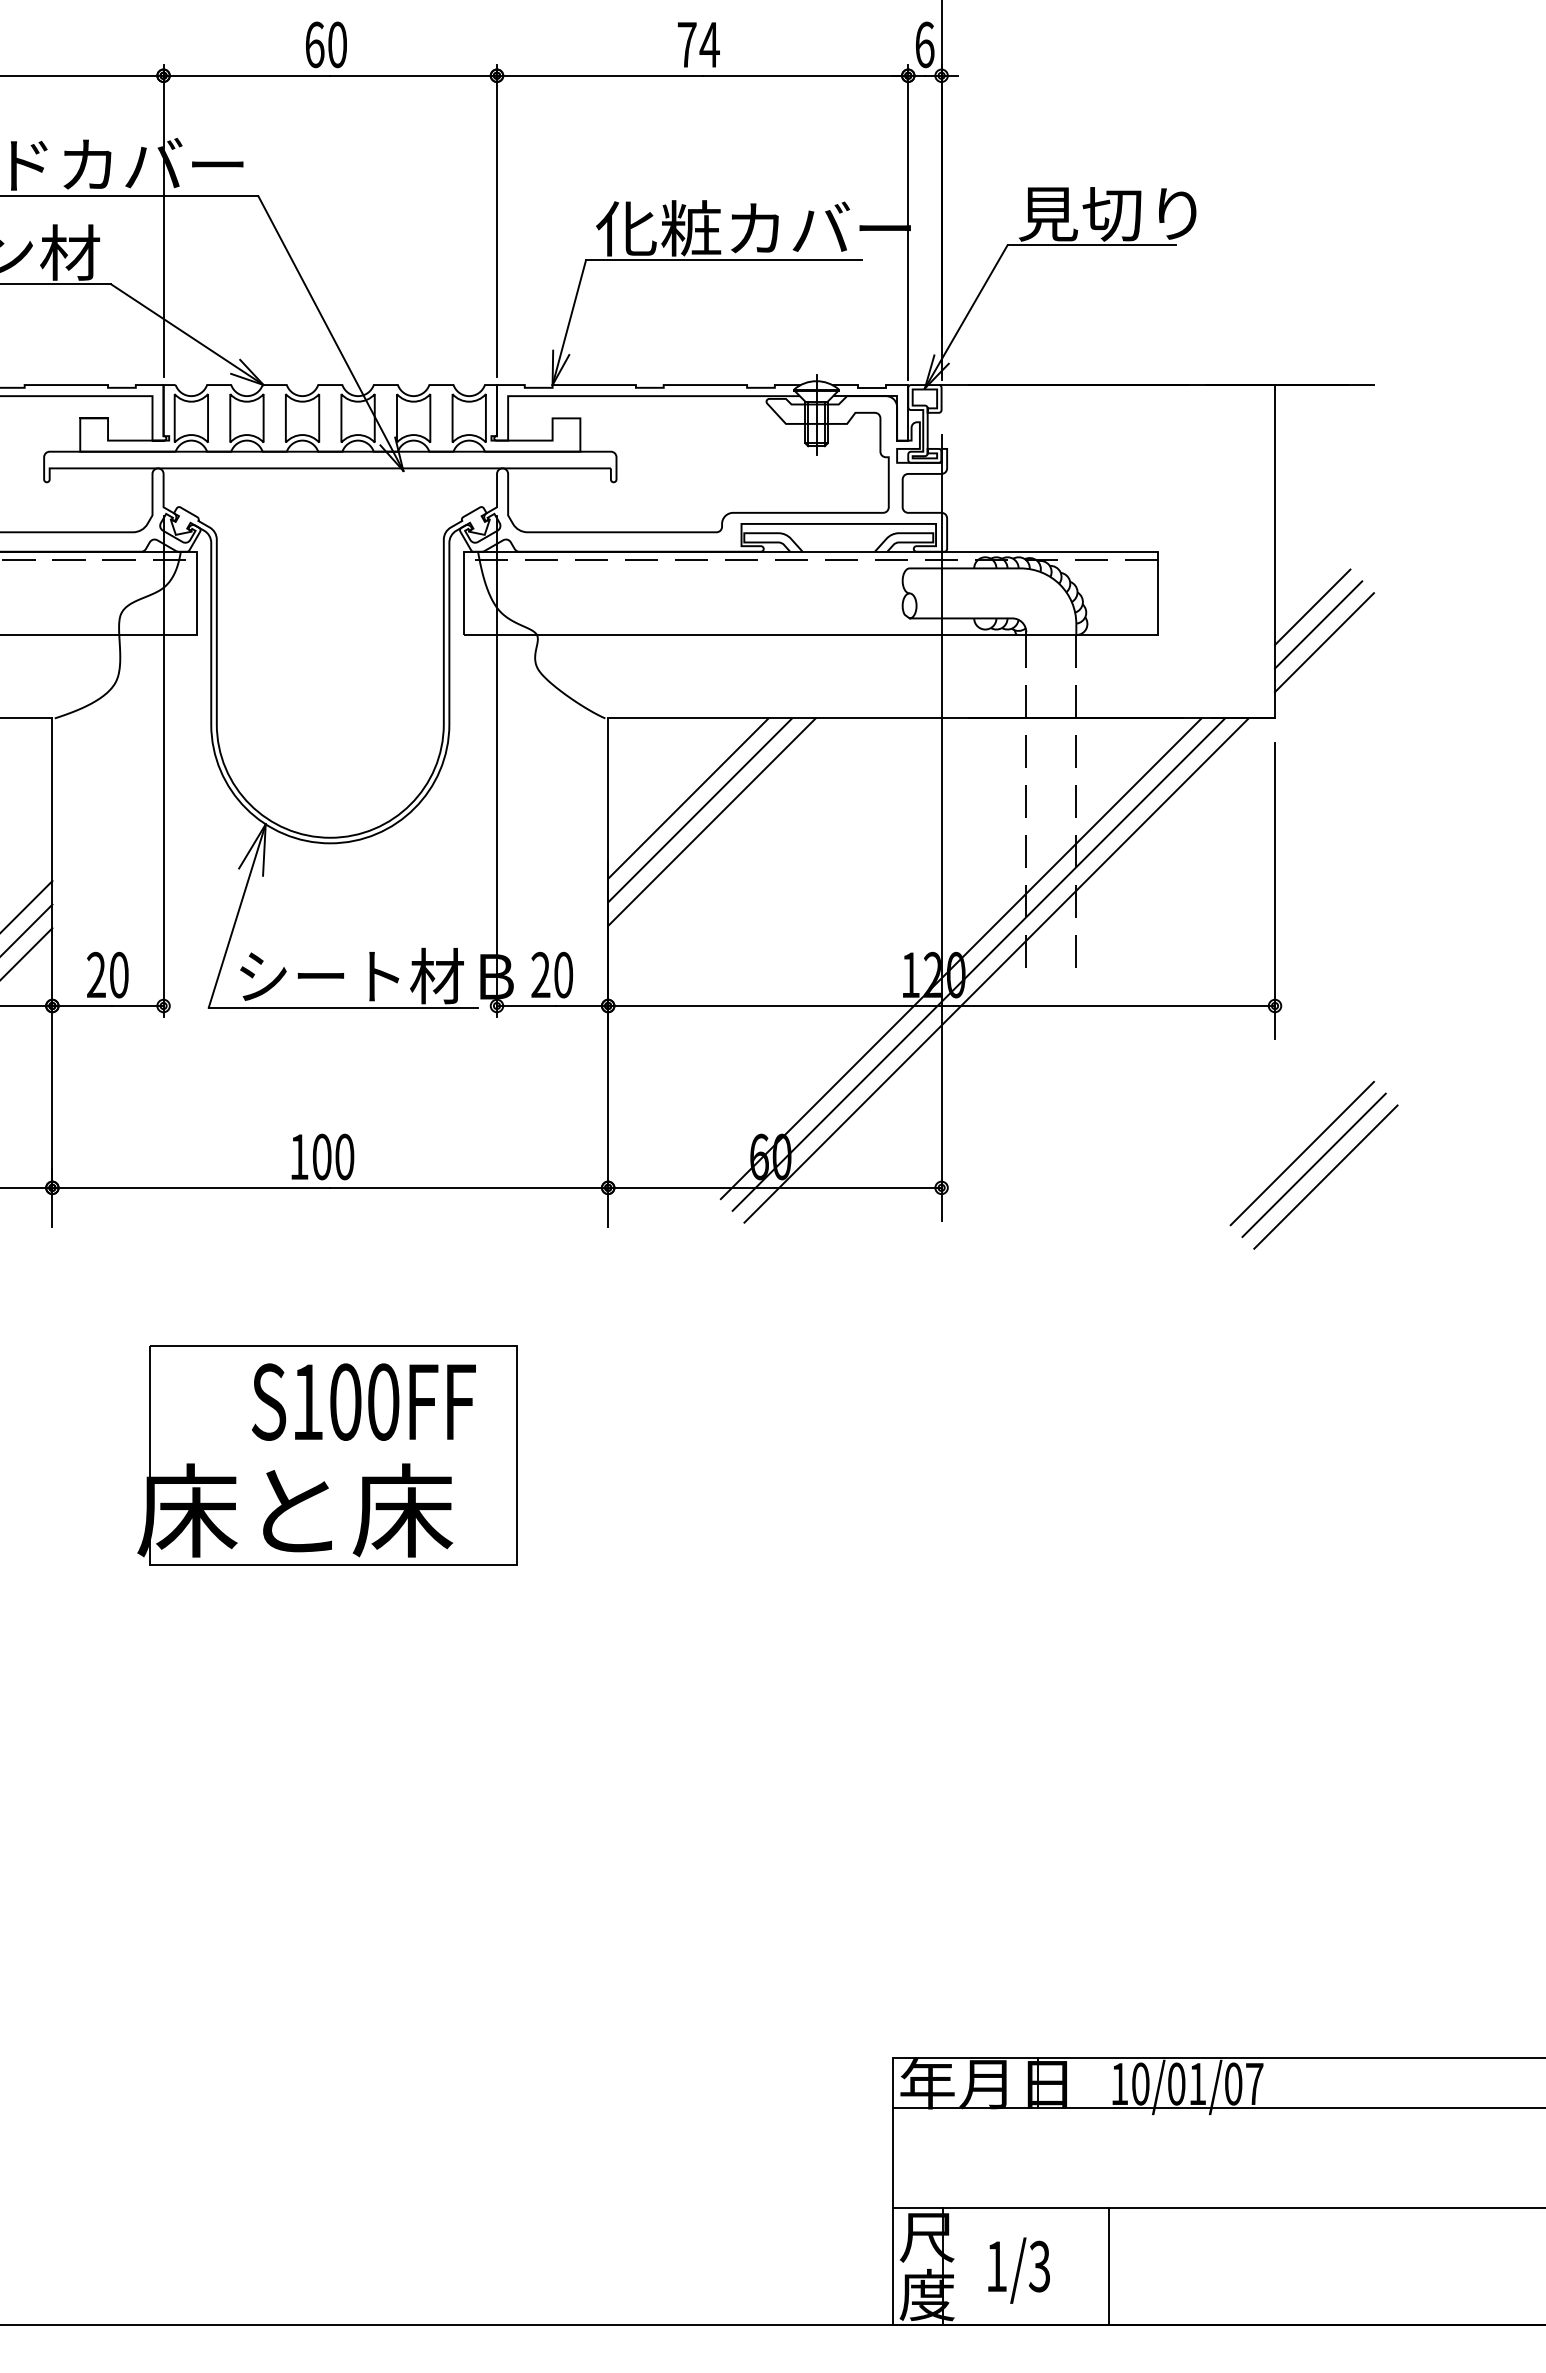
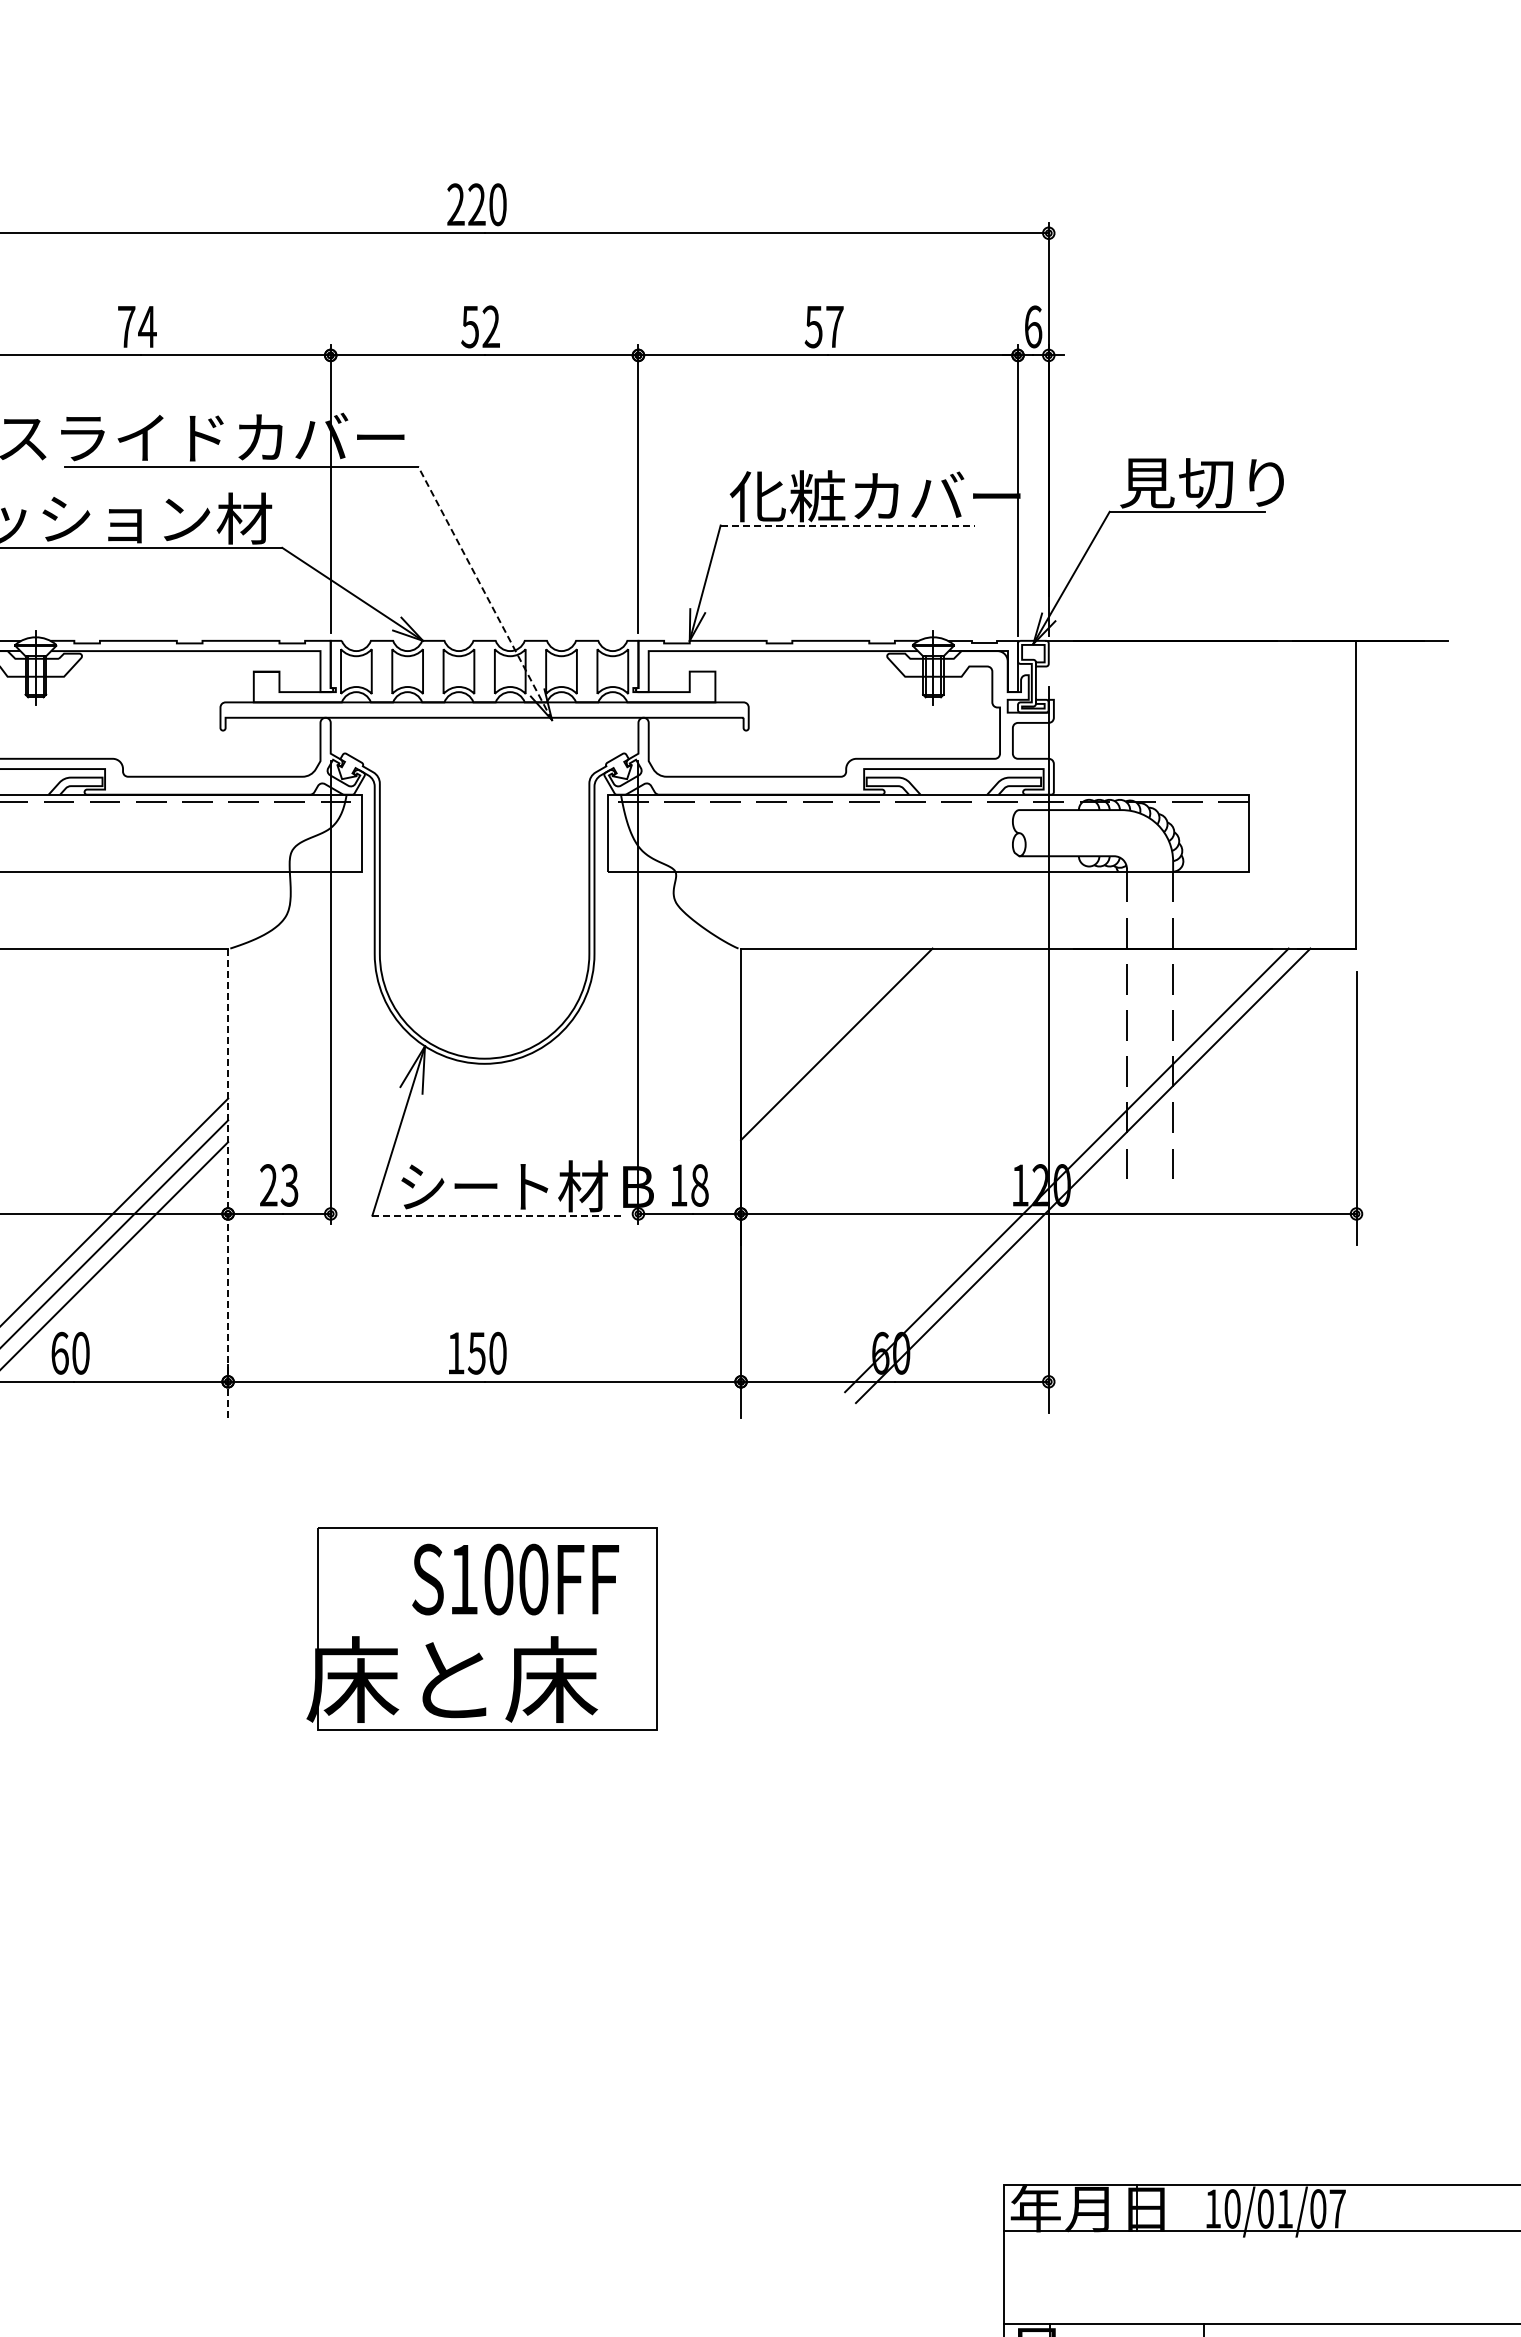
text: (325, 44) -> (480, 326), 60 -> 52
text: (698, 45) -> (824, 327), 74 -> 57
line: (724, 260) -> (848, 525), solid -> dashed
line: (330, 333) -> (484, 593), solid -> dashed
line: (1312, 606) -> (1391, 845), removed
line: (1318, 625) -> (1396, 862), removed
line: (1323, 642) -> (1401, 878), removed
line: (688, 798) -> (815, 1022), removed
line: (699, 810) -> (825, 1033), removed
line: (996, 969) -> (1099, 1180), removed
line: (52, 972) -> (228, 1183), solid -> dashed
text: (118, 975) -> (289, 1185), 20 -> 23
text: (552, 975) -> (689, 1185), 20 -> 18
line: (344, 1007) -> (497, 1215), solid -> dashed
line: (1302, 1153) -> (1381, 1350), removed
text: (321, 1156) -> (476, 1352), 100 -> 150
line: (1314, 1164) -> (1392, 1360), removed
line: (1325, 1176) -> (1403, 1371), removed

